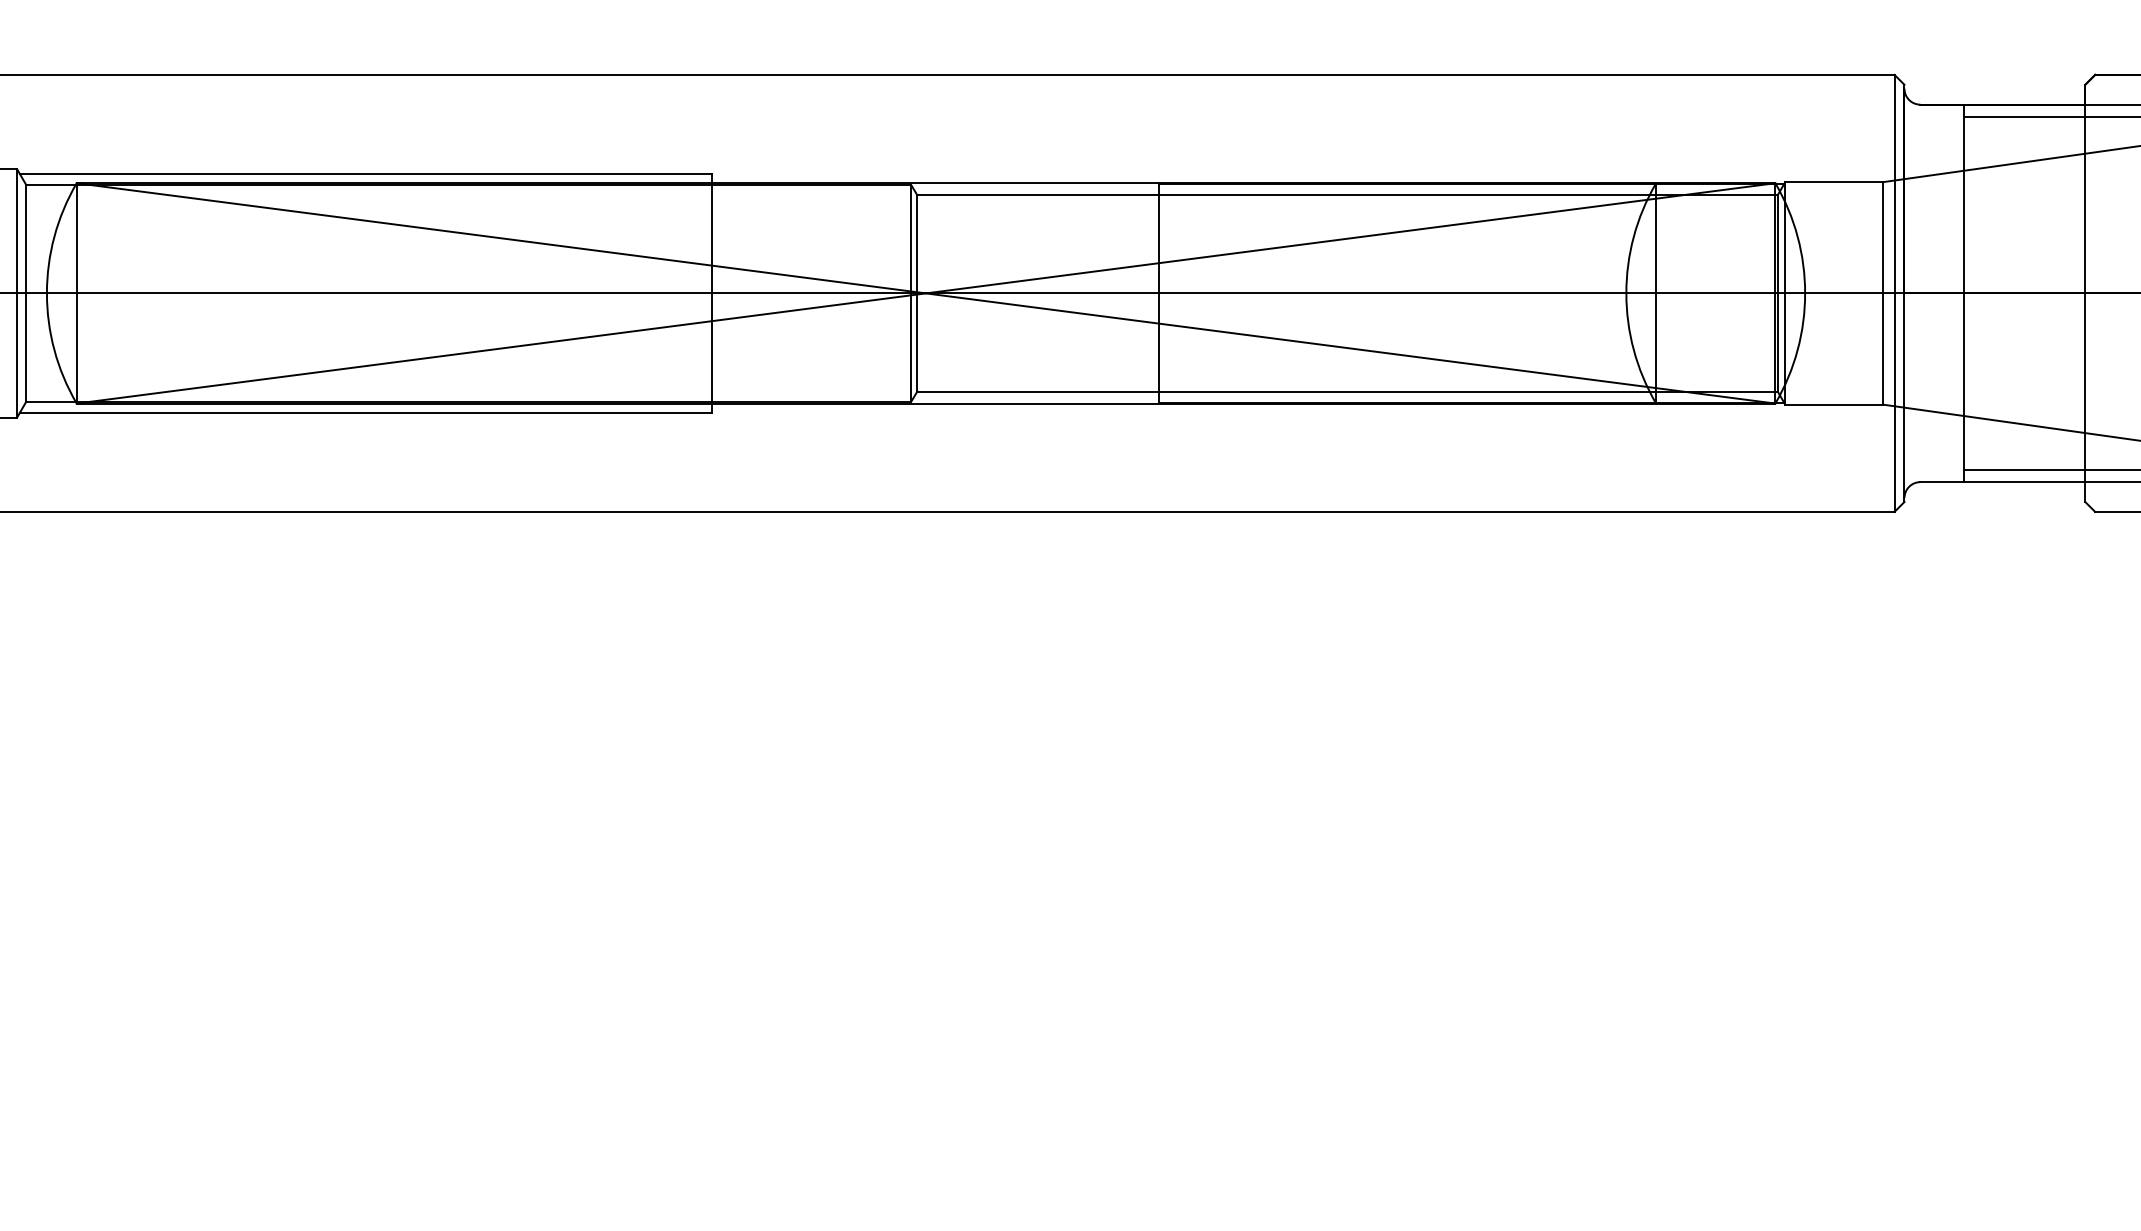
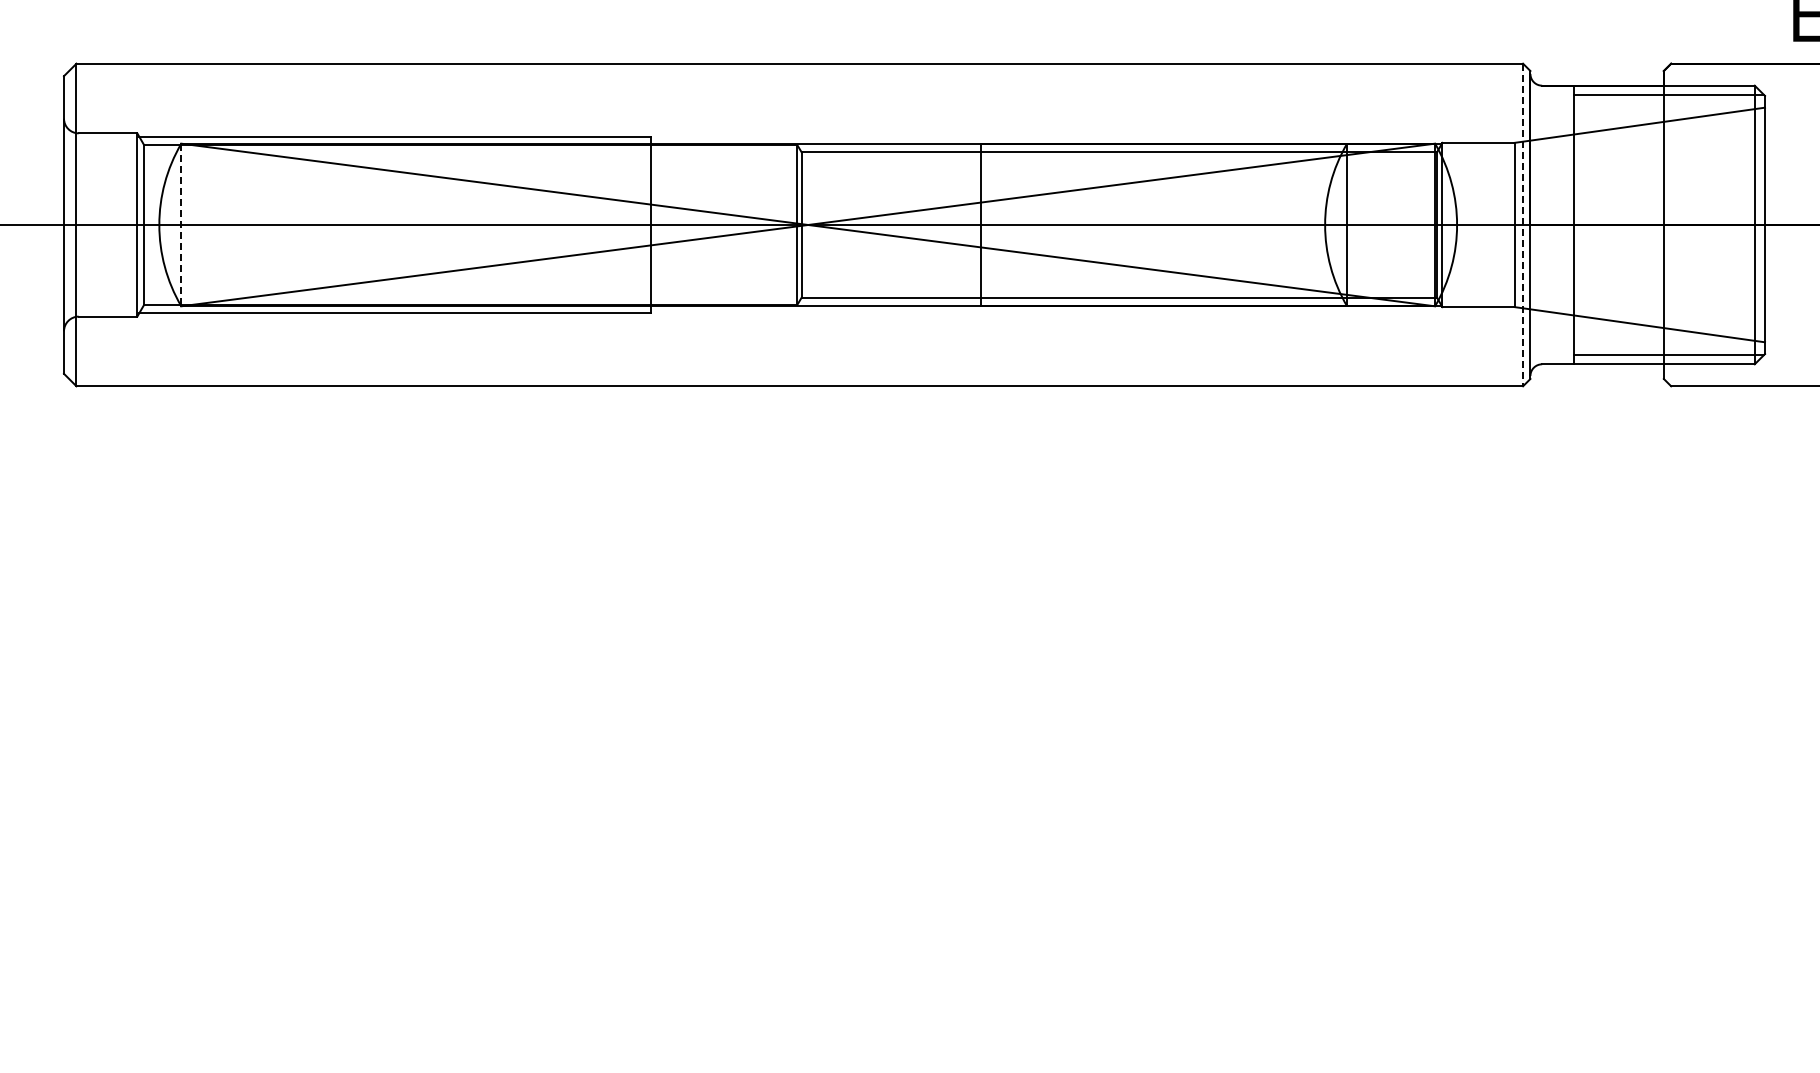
line: (76, 294) -> (181, 225), solid -> dashed
line: (1895, 294) -> (1523, 225), solid -> dashed

